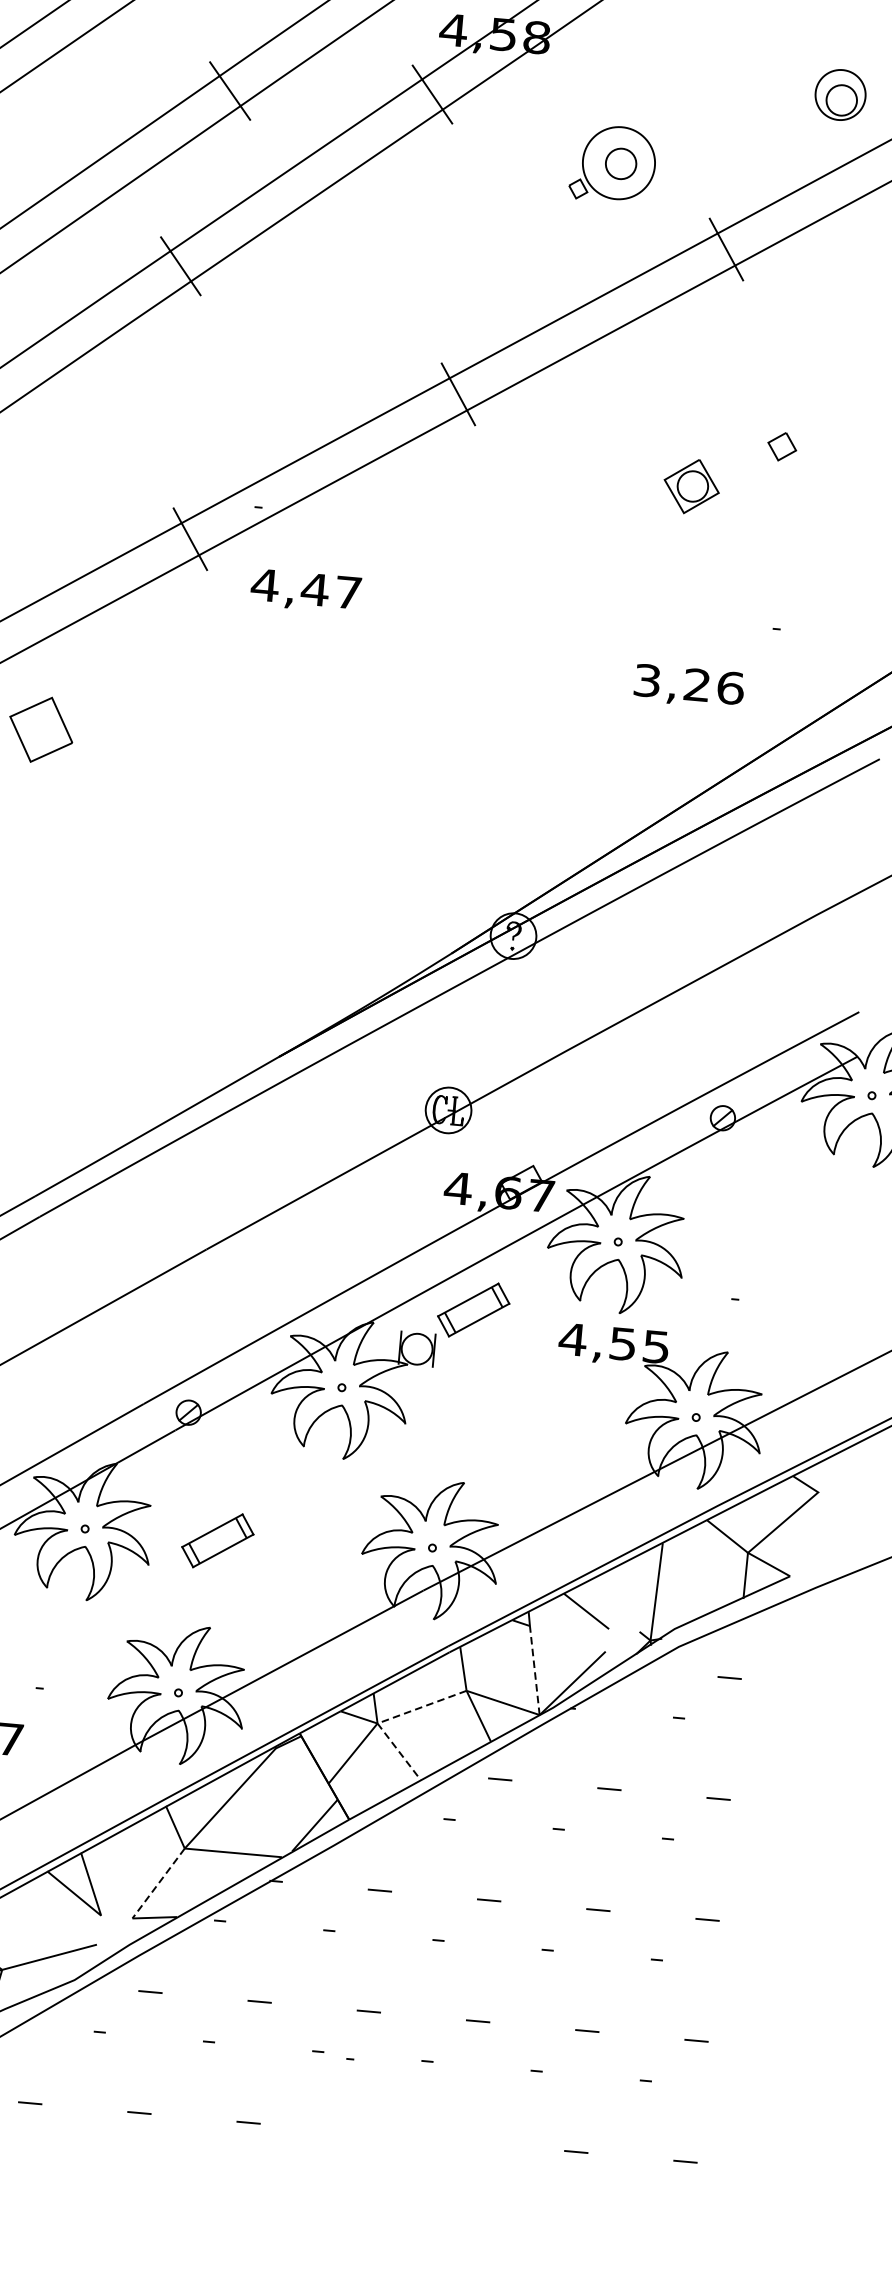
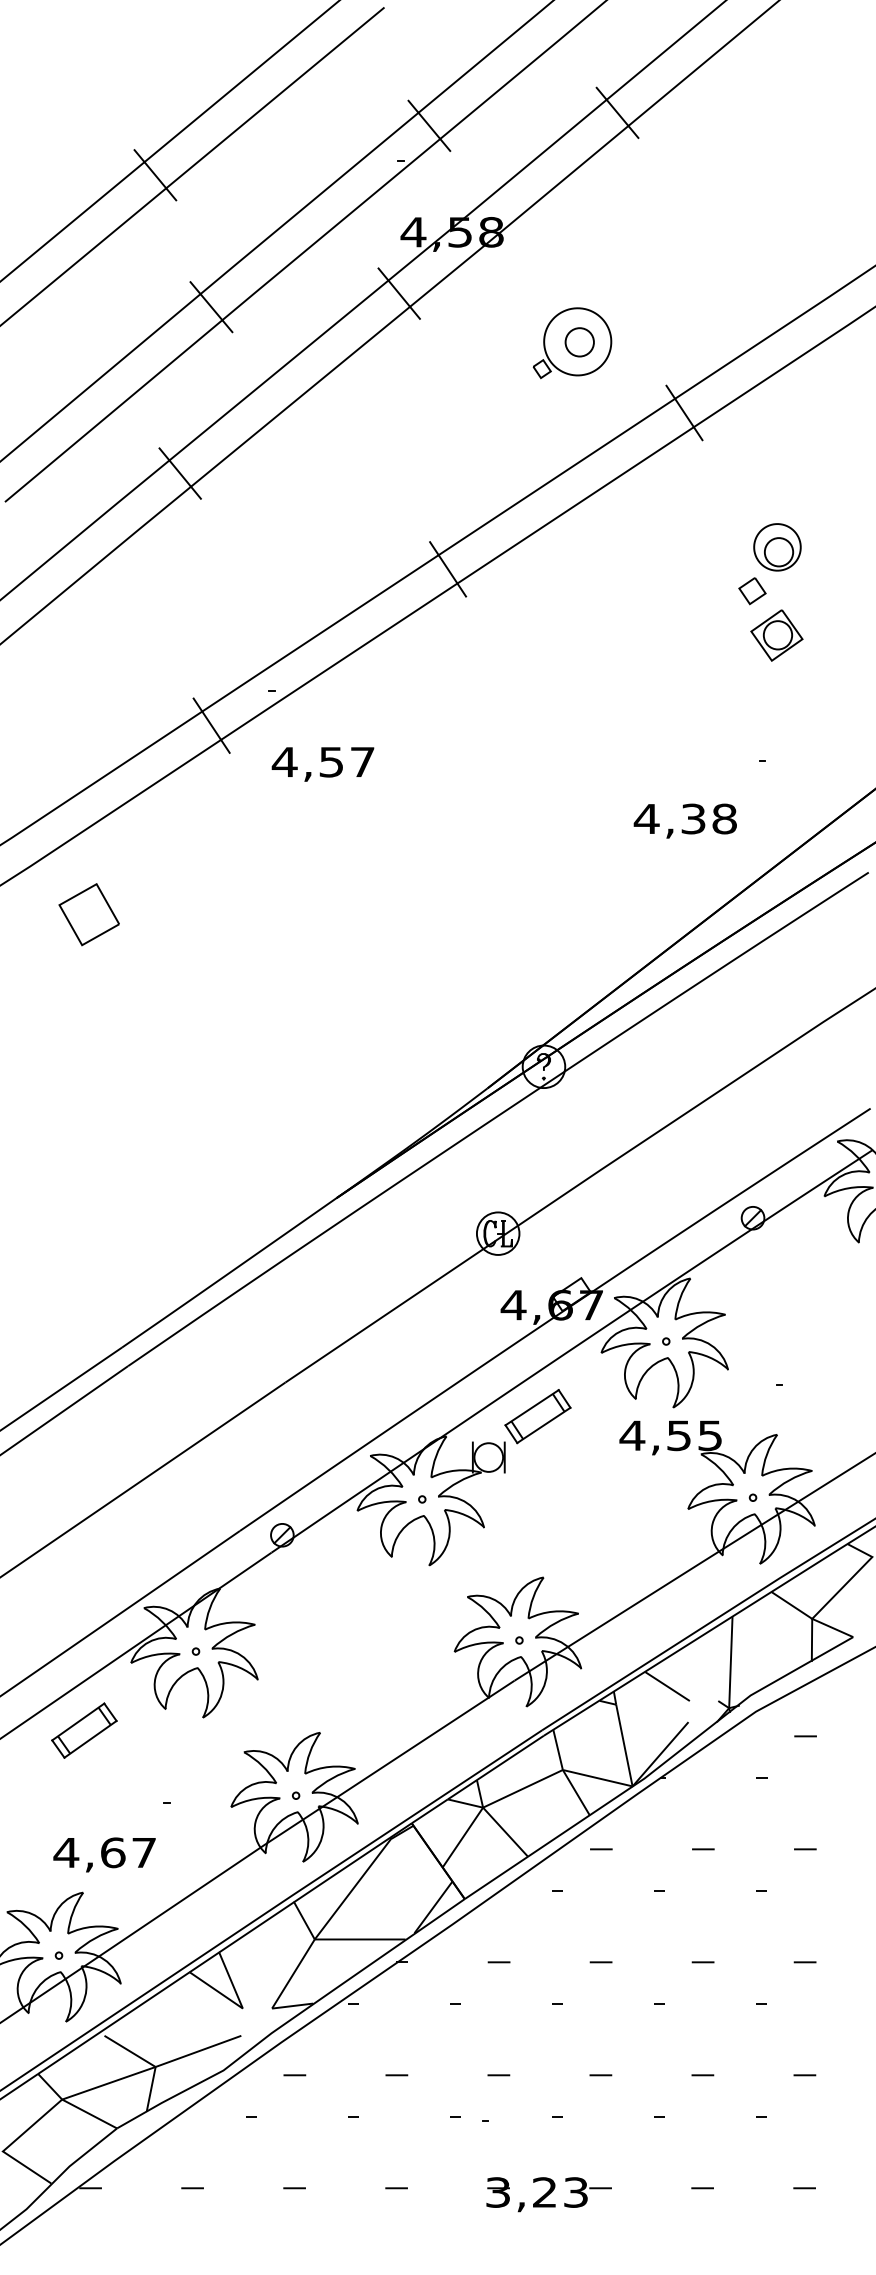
part: (840, 95) -> (777, 547), moved
part: (691, 486) -> (776, 635), moved
text: (315, 590) -> (331, 762), 4,47 -> 4,57
text: (688, 683) -> (685, 818), 3,26 -> 4,38
part: (217, 1540) -> (319, 1651), removed
line: (534, 1670) -> (624, 1745), dashed -> solid
line: (388, 1719) -> (492, 1803), dashed -> solid
line: (158, 1884) -> (293, 1974), dashed -> solid
part: (410, 2143) -> (548, 2194), added

